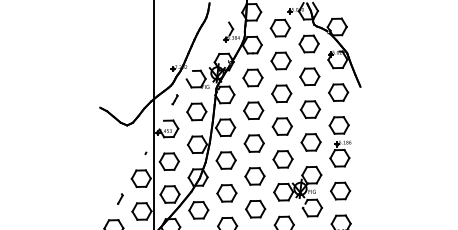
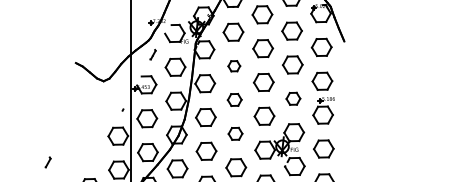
part: (253, 110) -> (234, 65), size x0.6
part: (310, 142) -> (292, 98), size x0.7
part: (253, 143) -> (234, 99), size x0.7
part: (254, 176) -> (235, 133), size x0.7
part: (120, 198) -> (48, 161), moved

